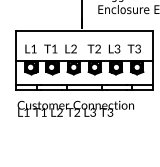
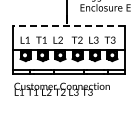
line: (83, 31) -> (68, 25), solid -> dashed

